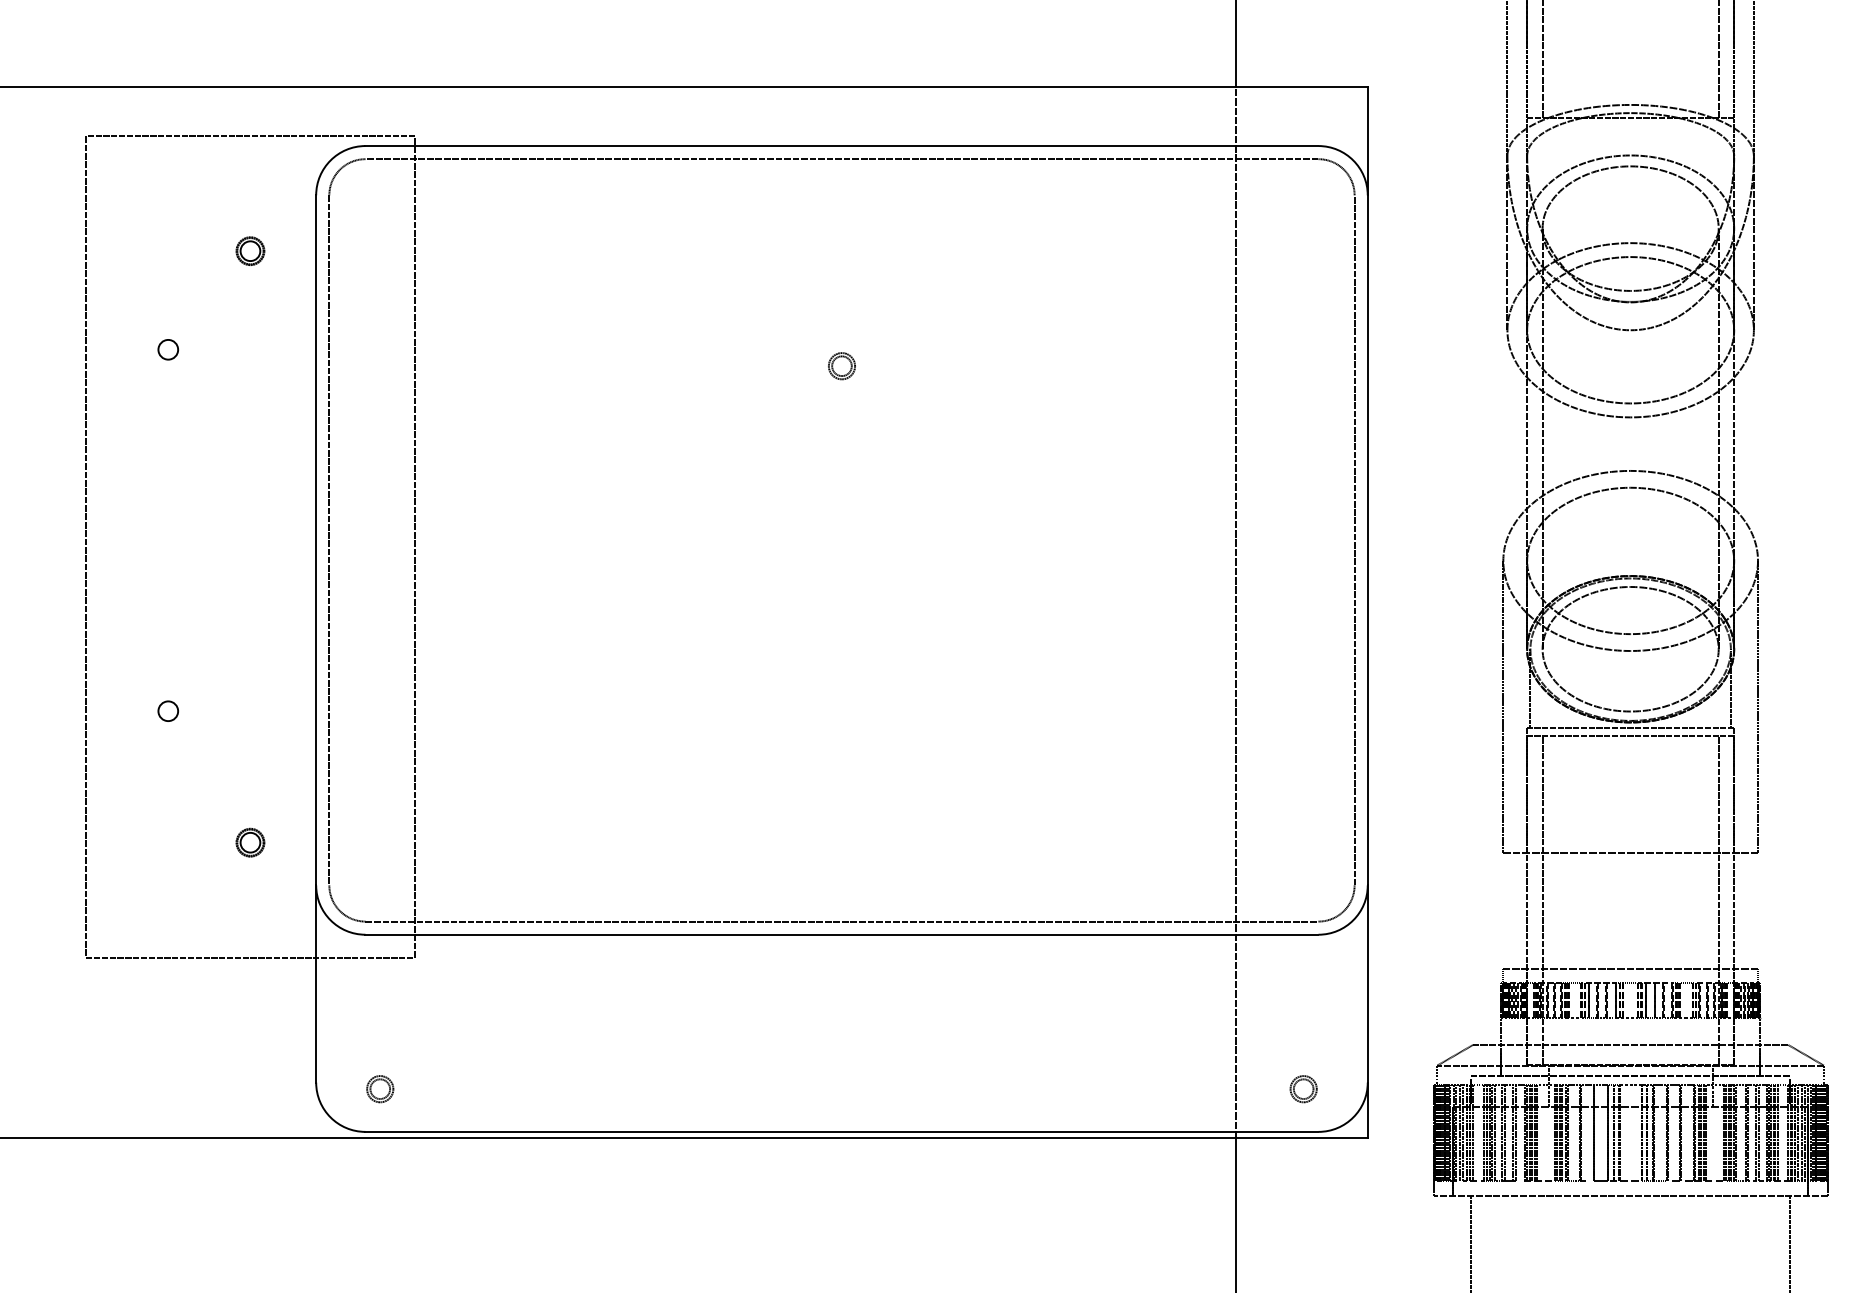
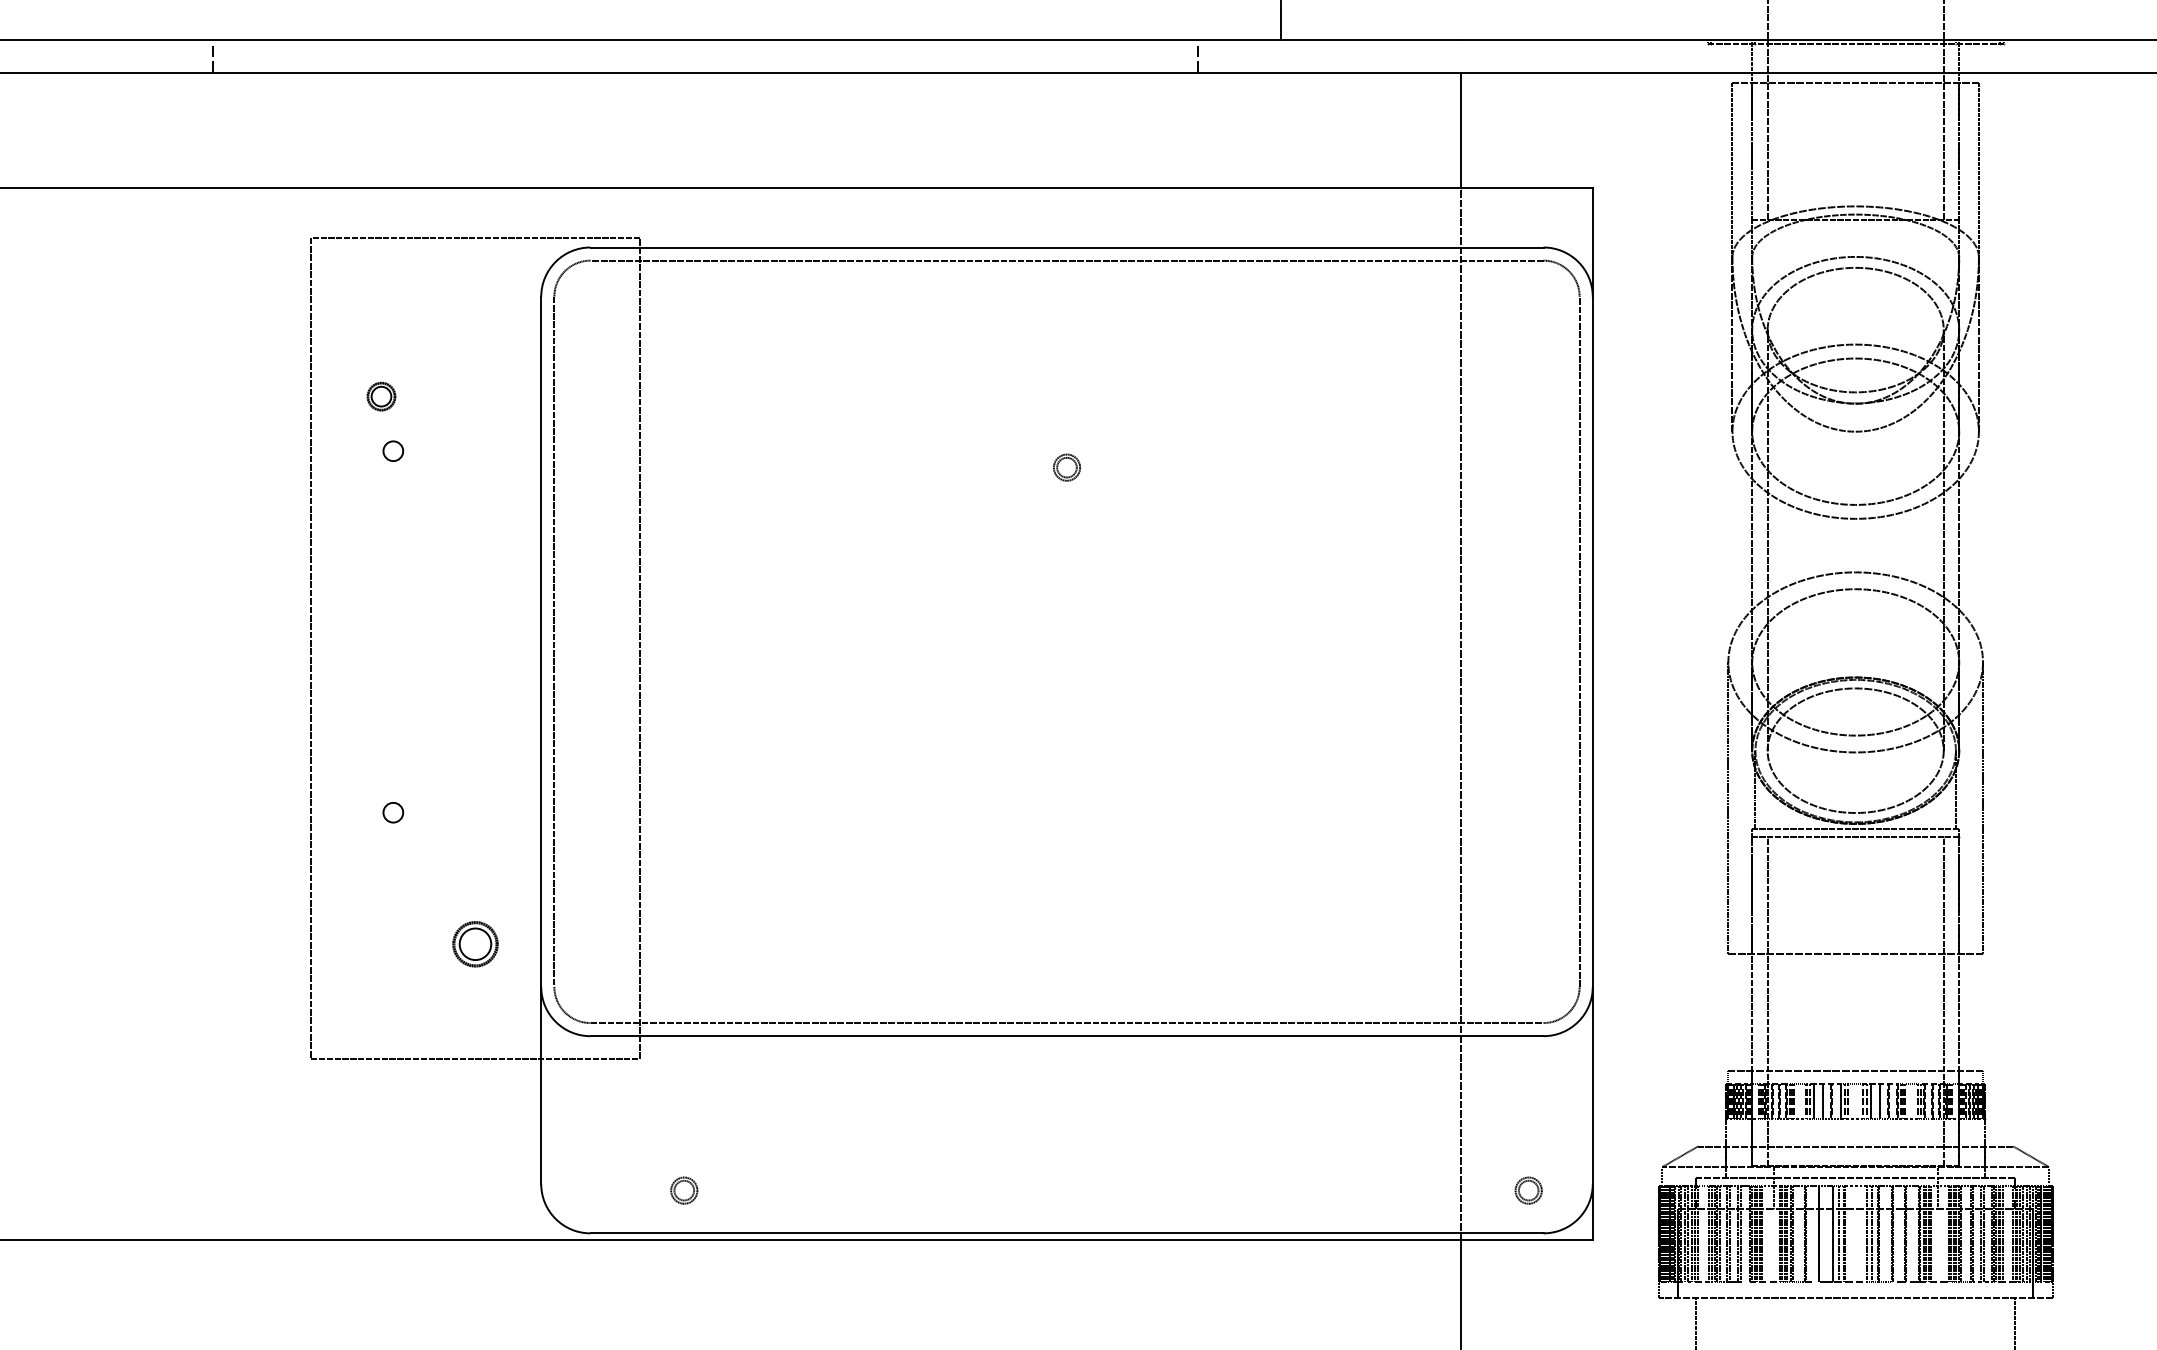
part: (250, 251) -> (381, 396), moved
part: (250, 842) -> (475, 943), size x1.6
part: (380, 1089) -> (684, 1190), moved

